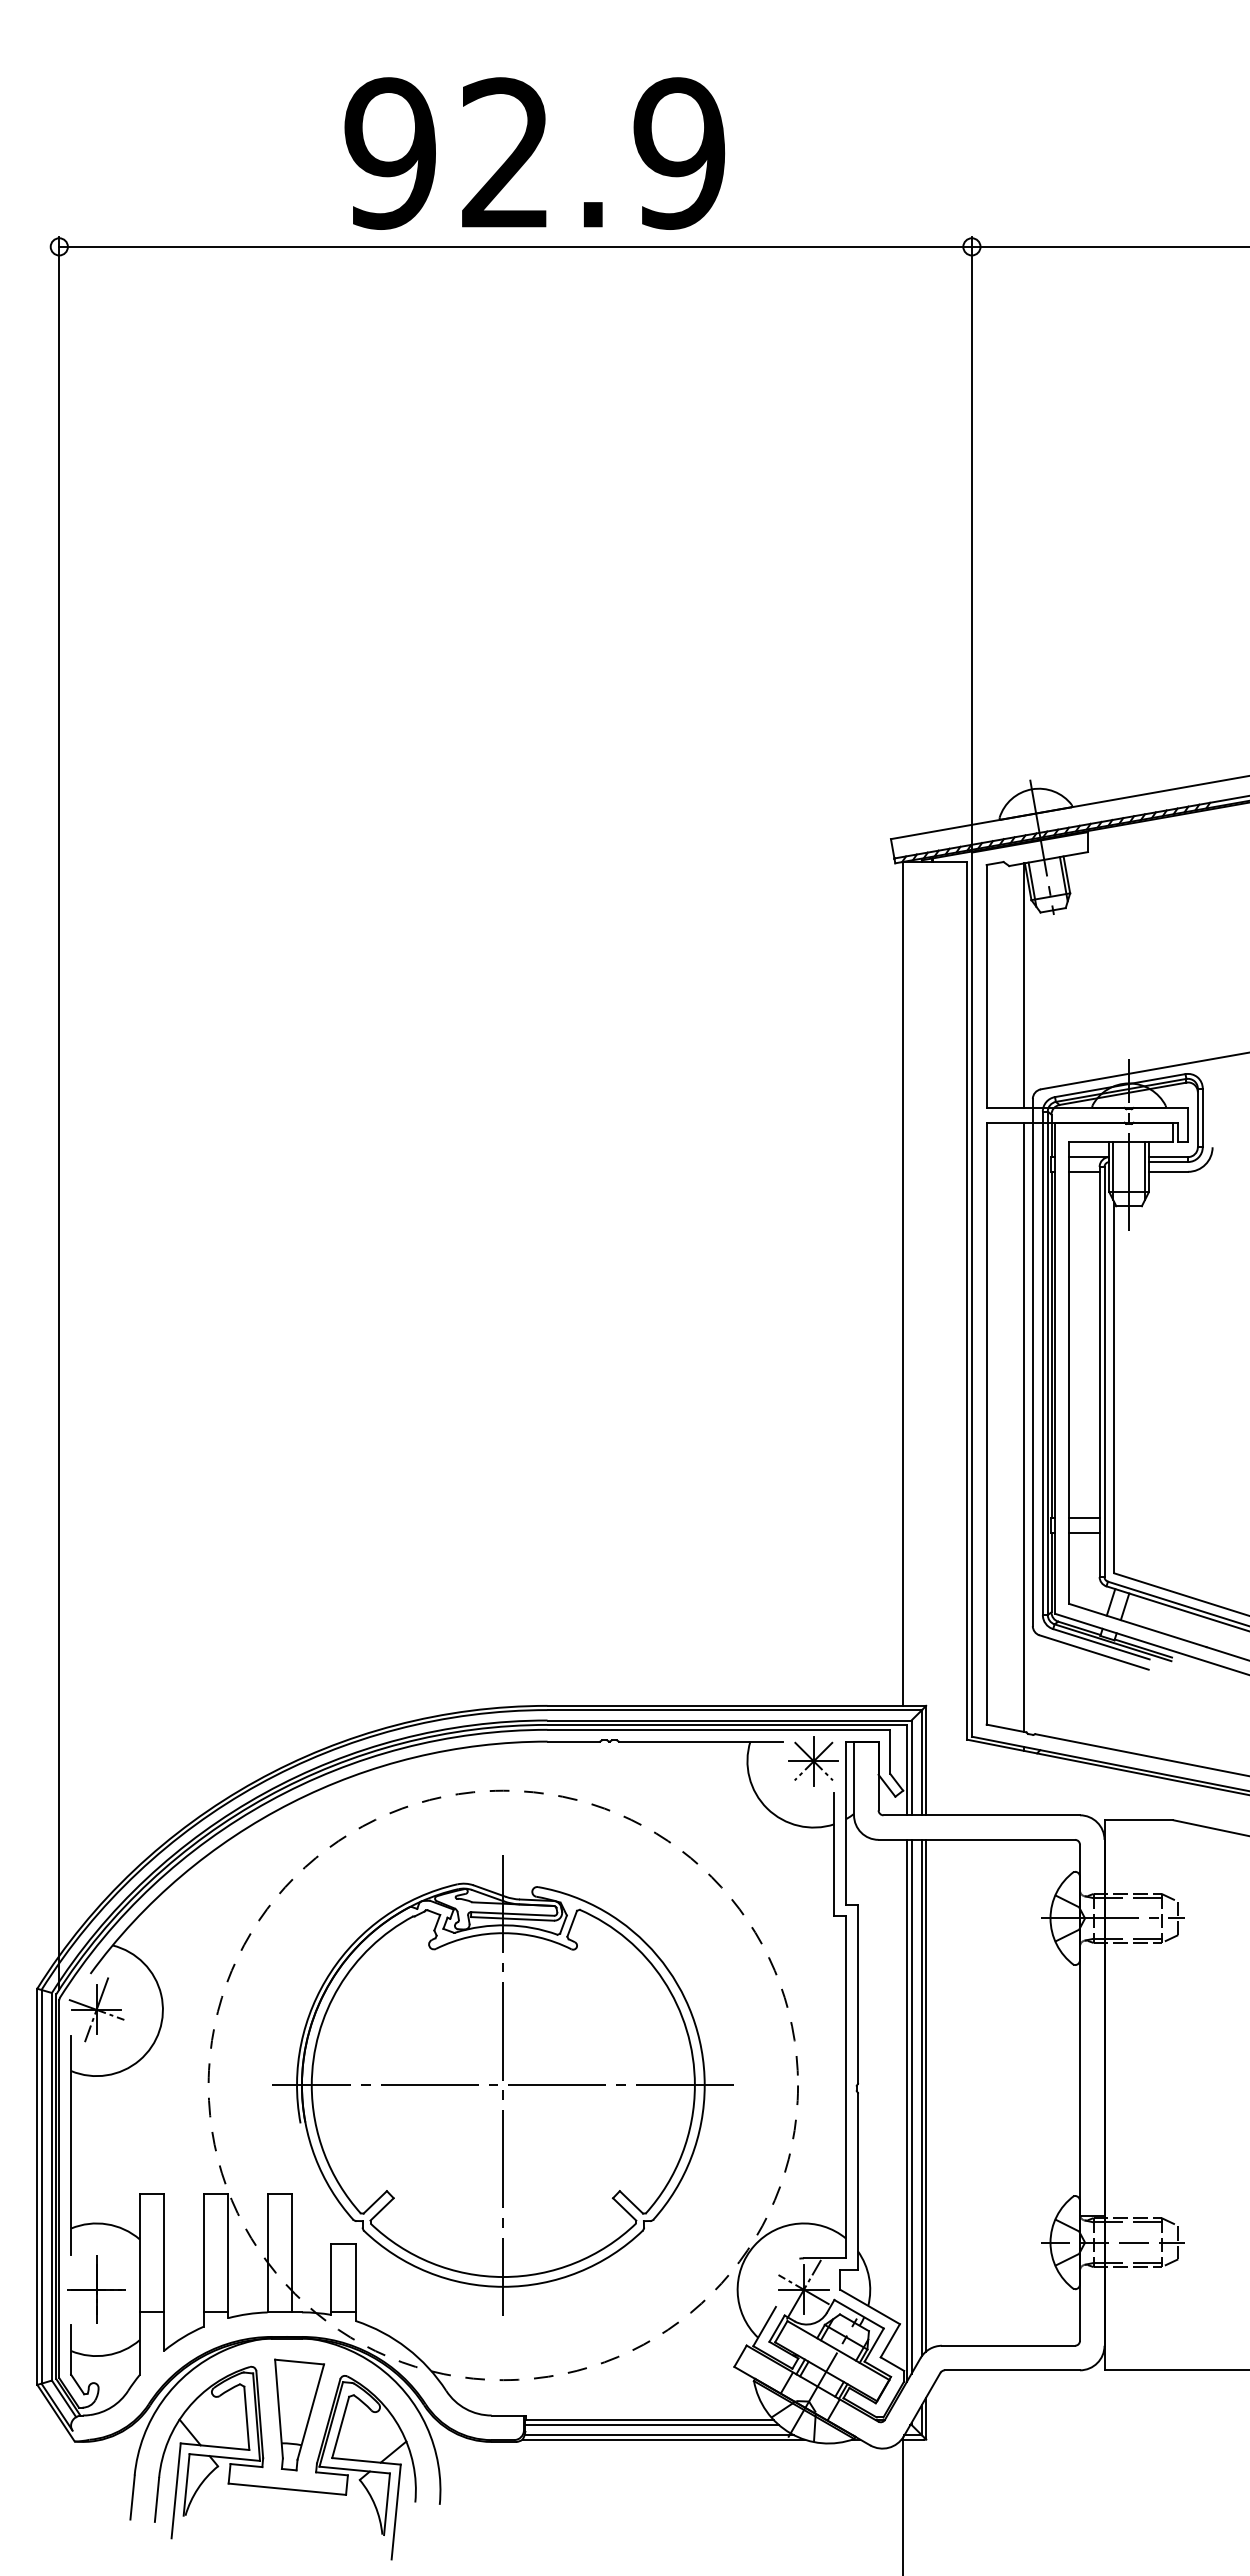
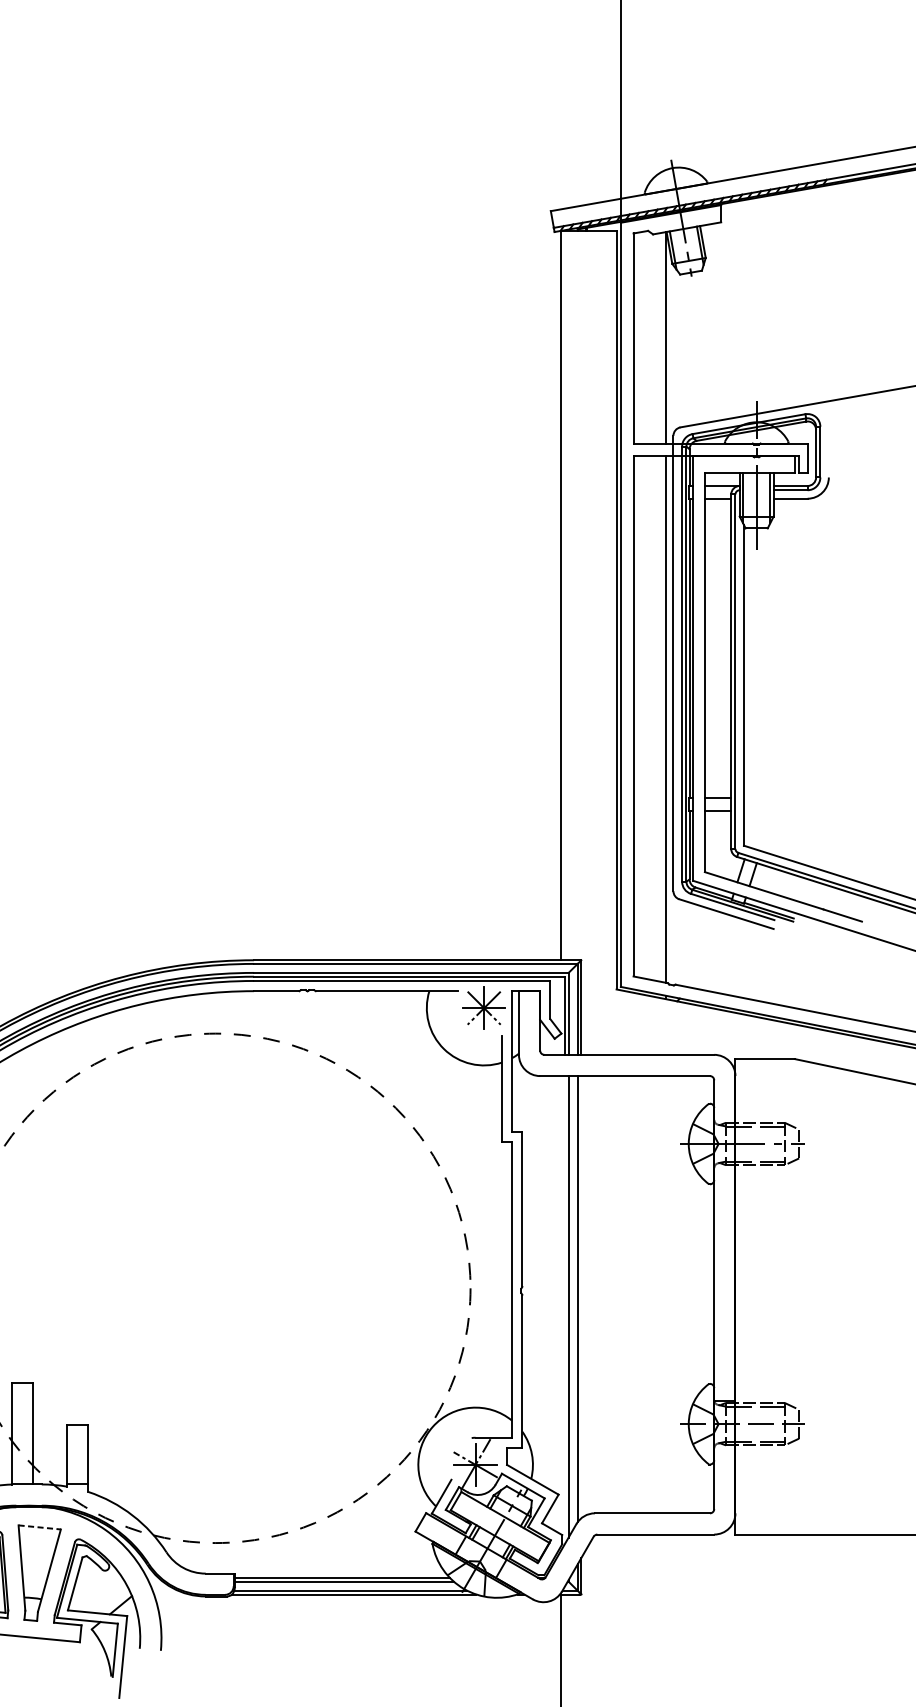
part: (502, 2085) -> (215, 1288), removed
line: (926, 2095) -> (581, 1297), removed
line: (907, 2110) -> (565, 1309), removed
line: (299, 2362) -> (39, 1527), solid -> dashed

